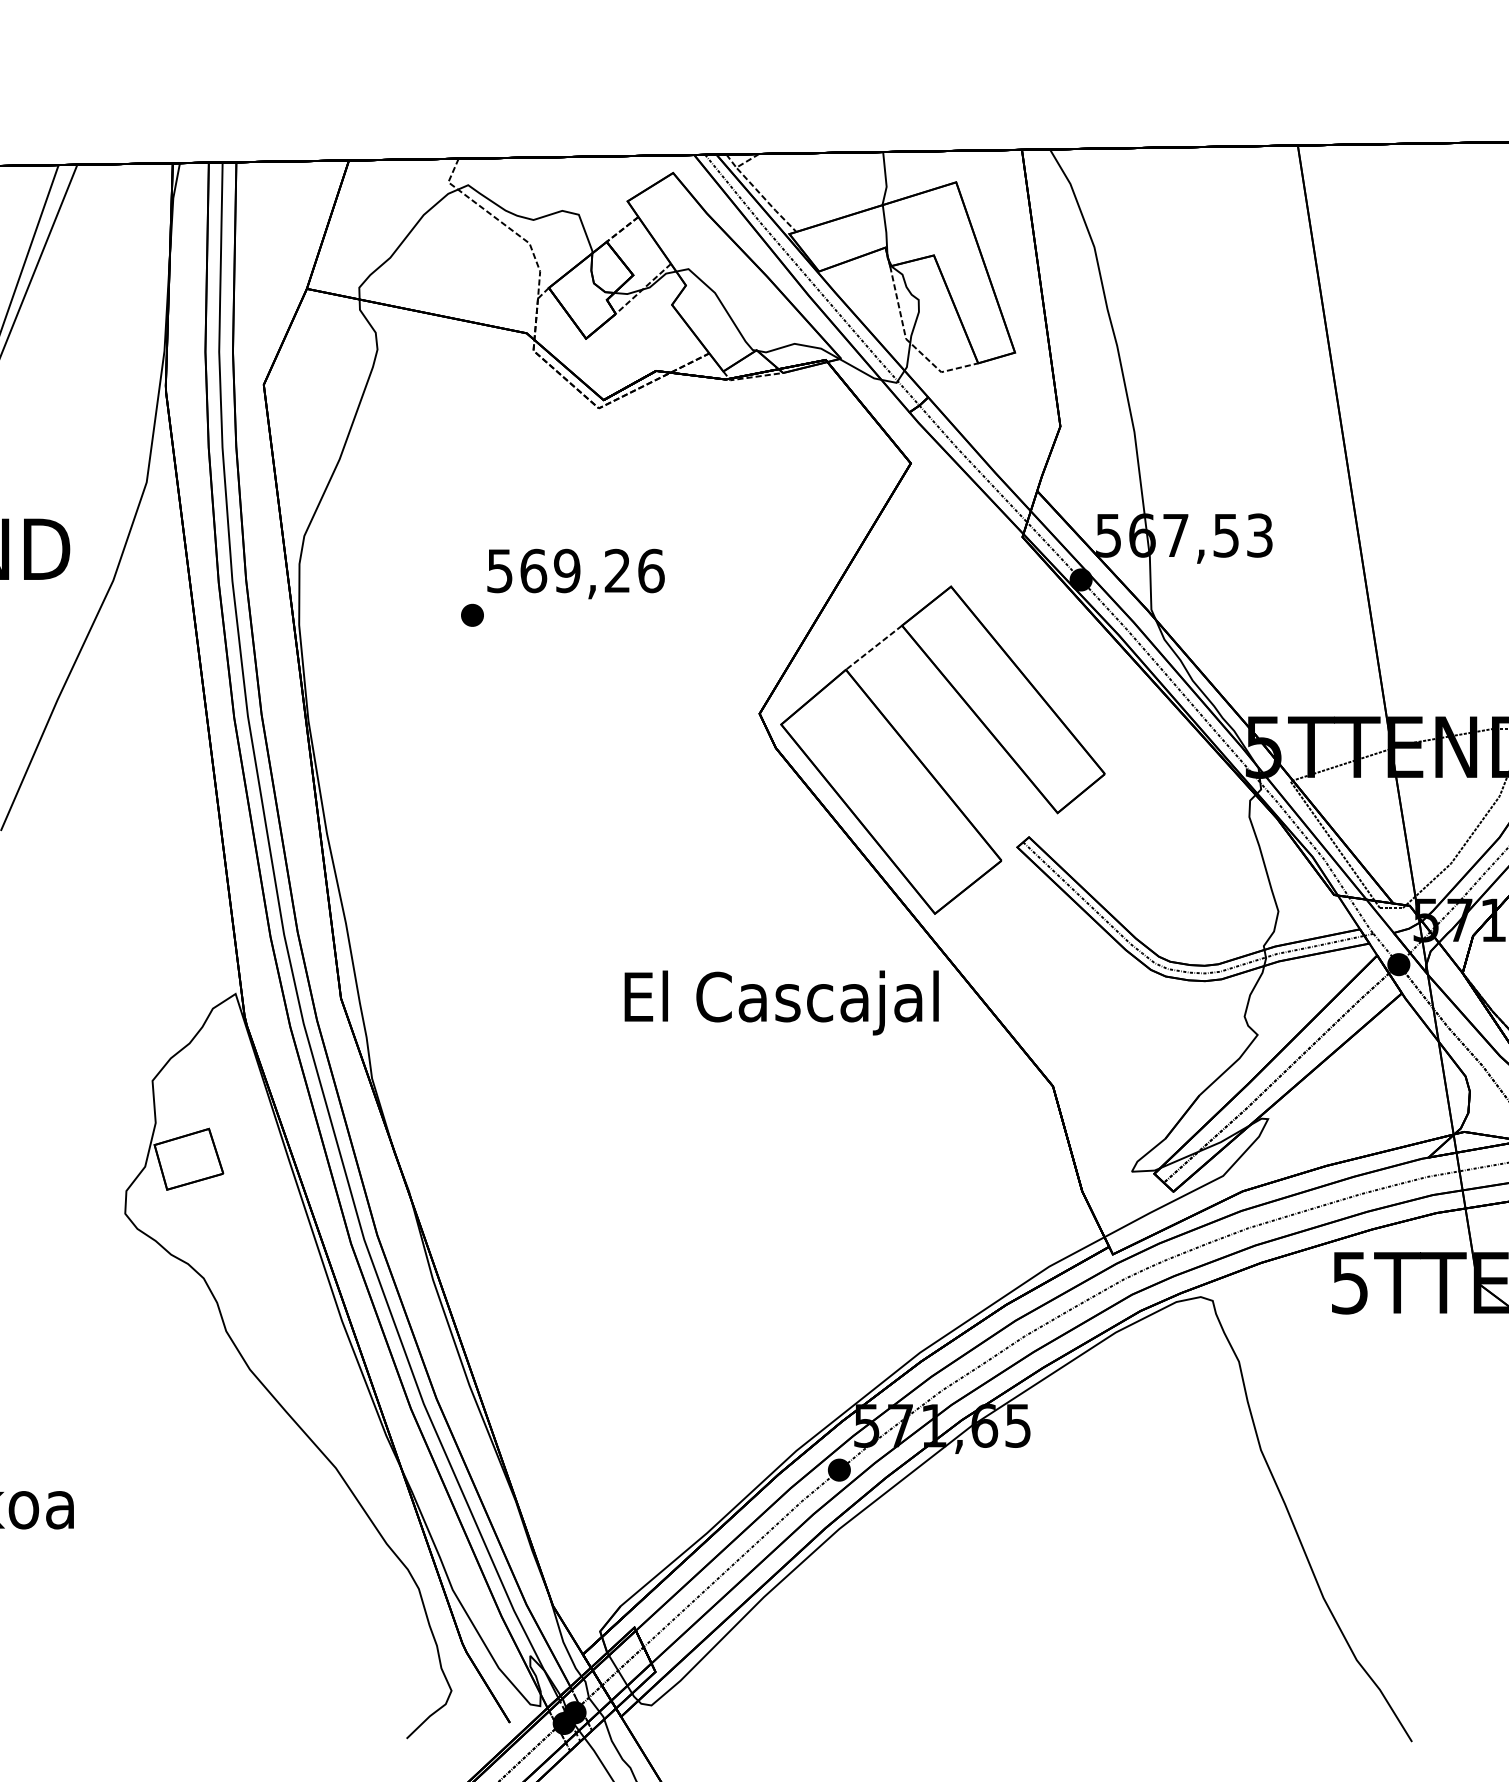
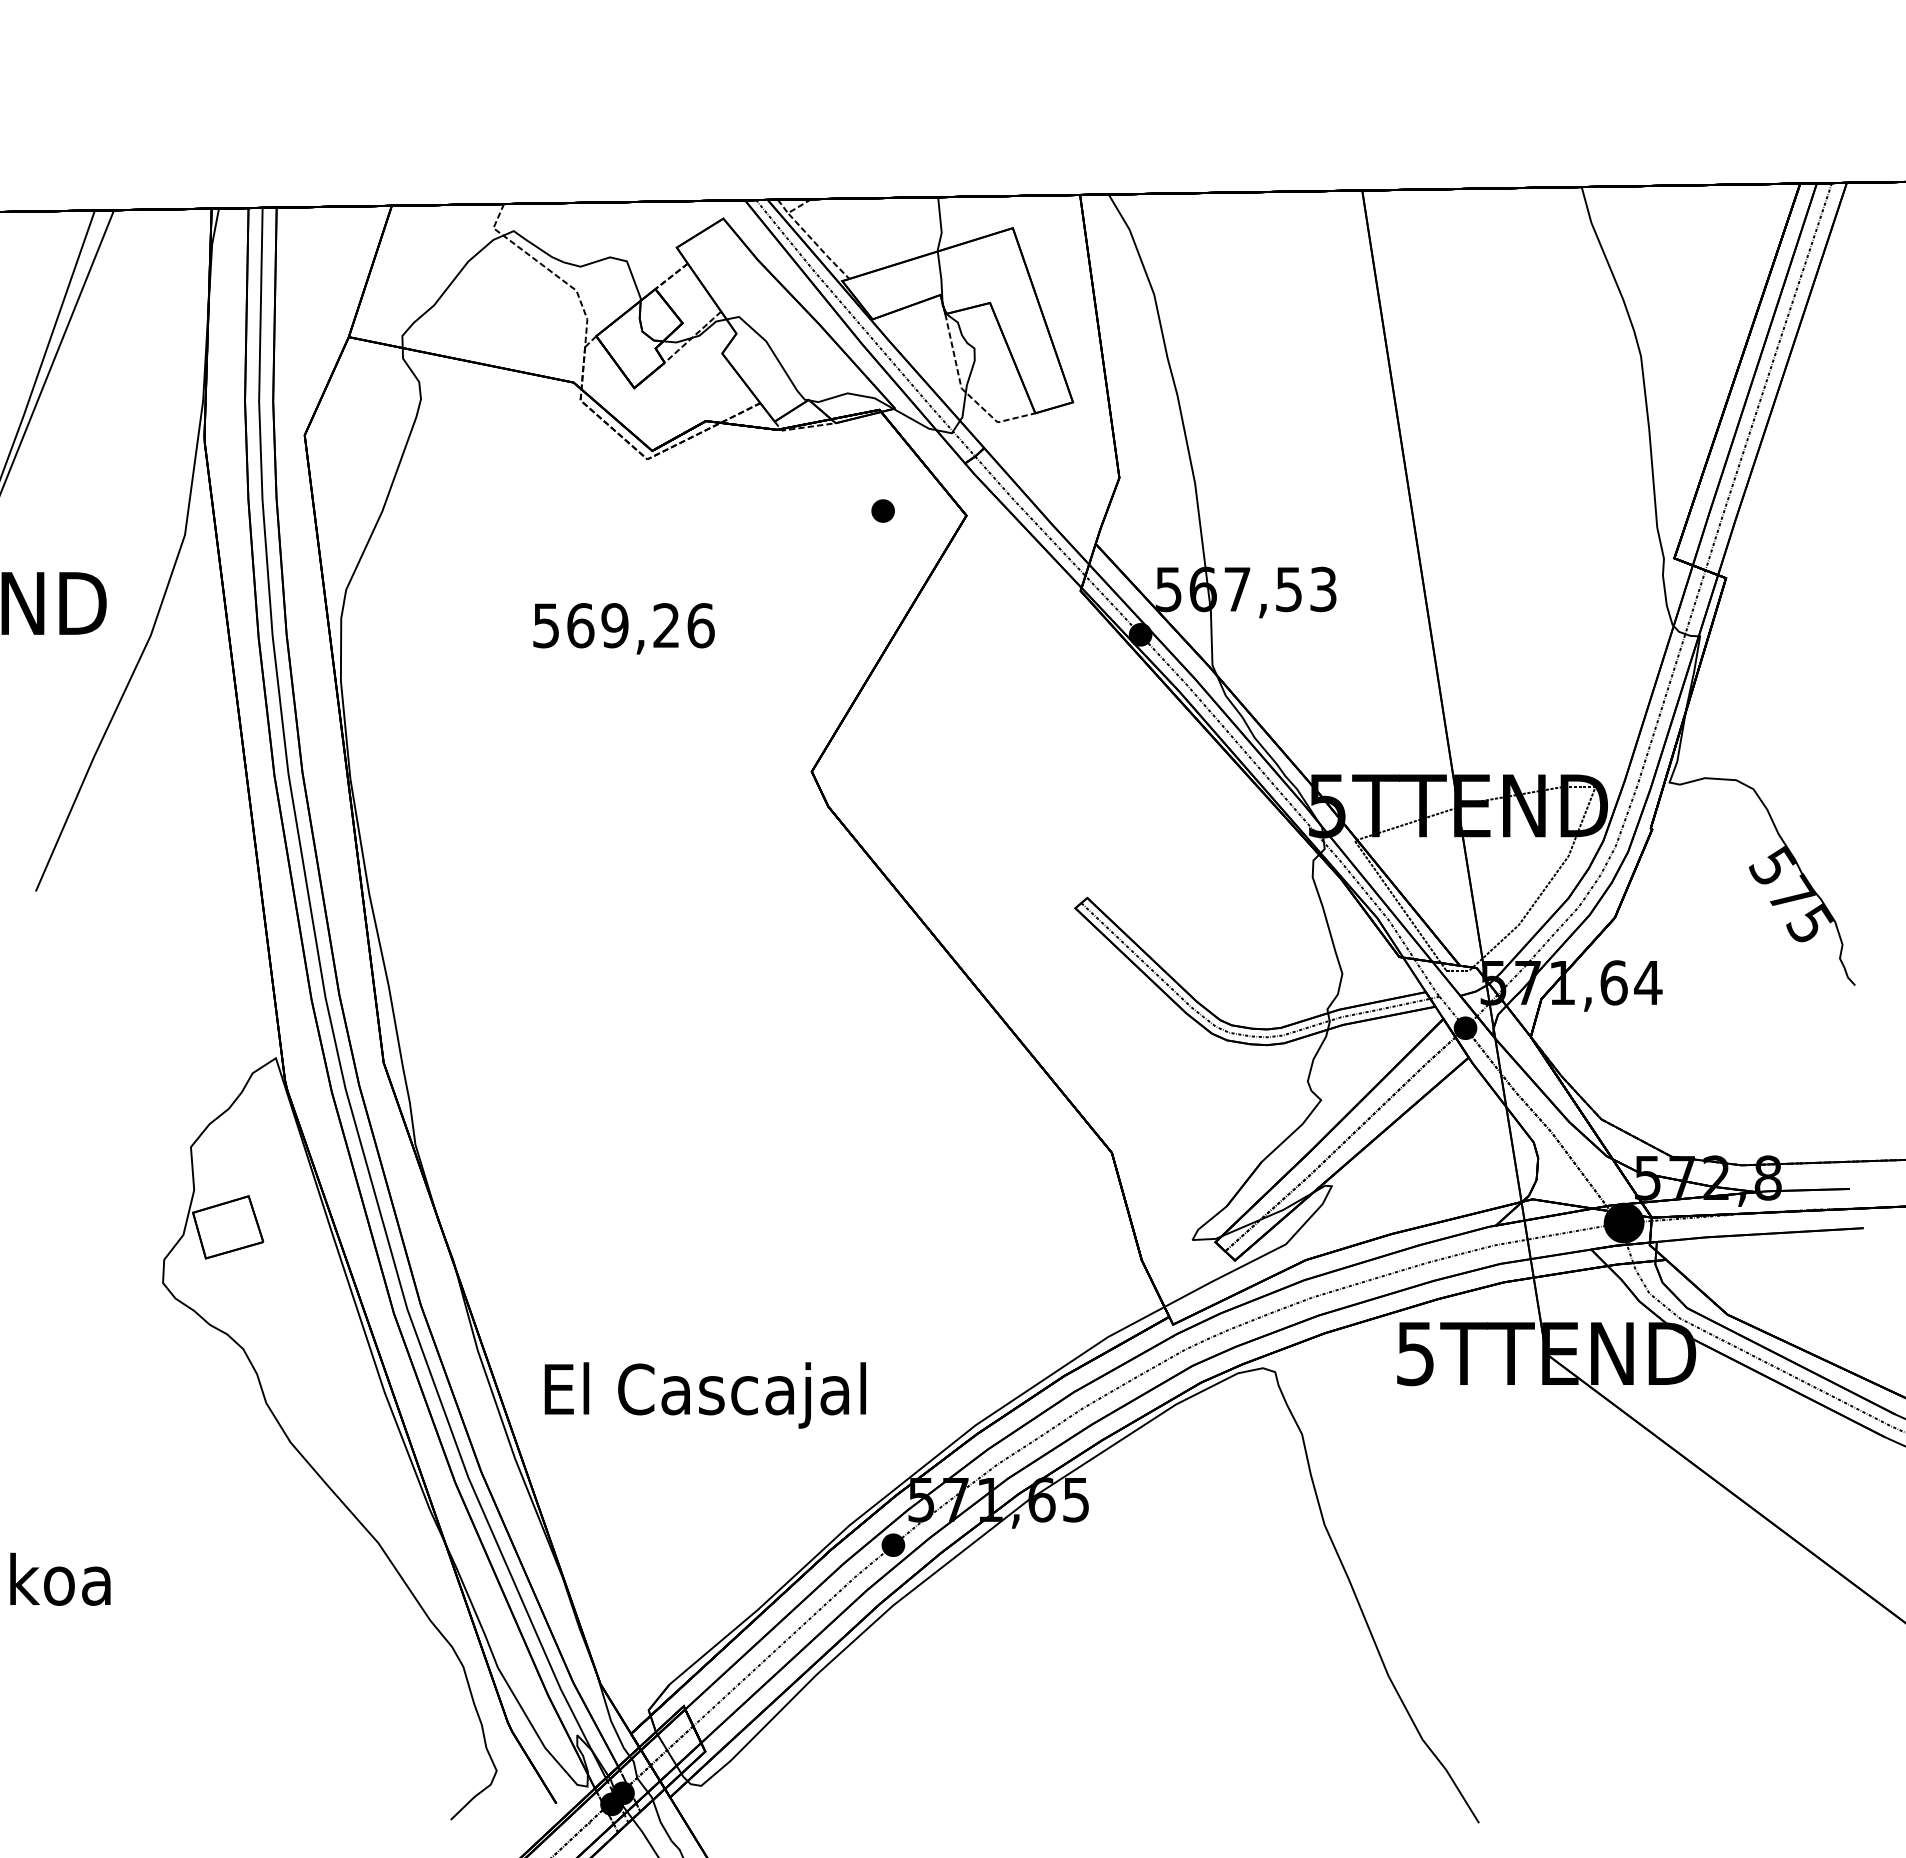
part: (471, 614) -> (882, 510), moved
part: (925, 765) -> (981, 824), removed
text: (780, 1003) -> (704, 1395), moved

